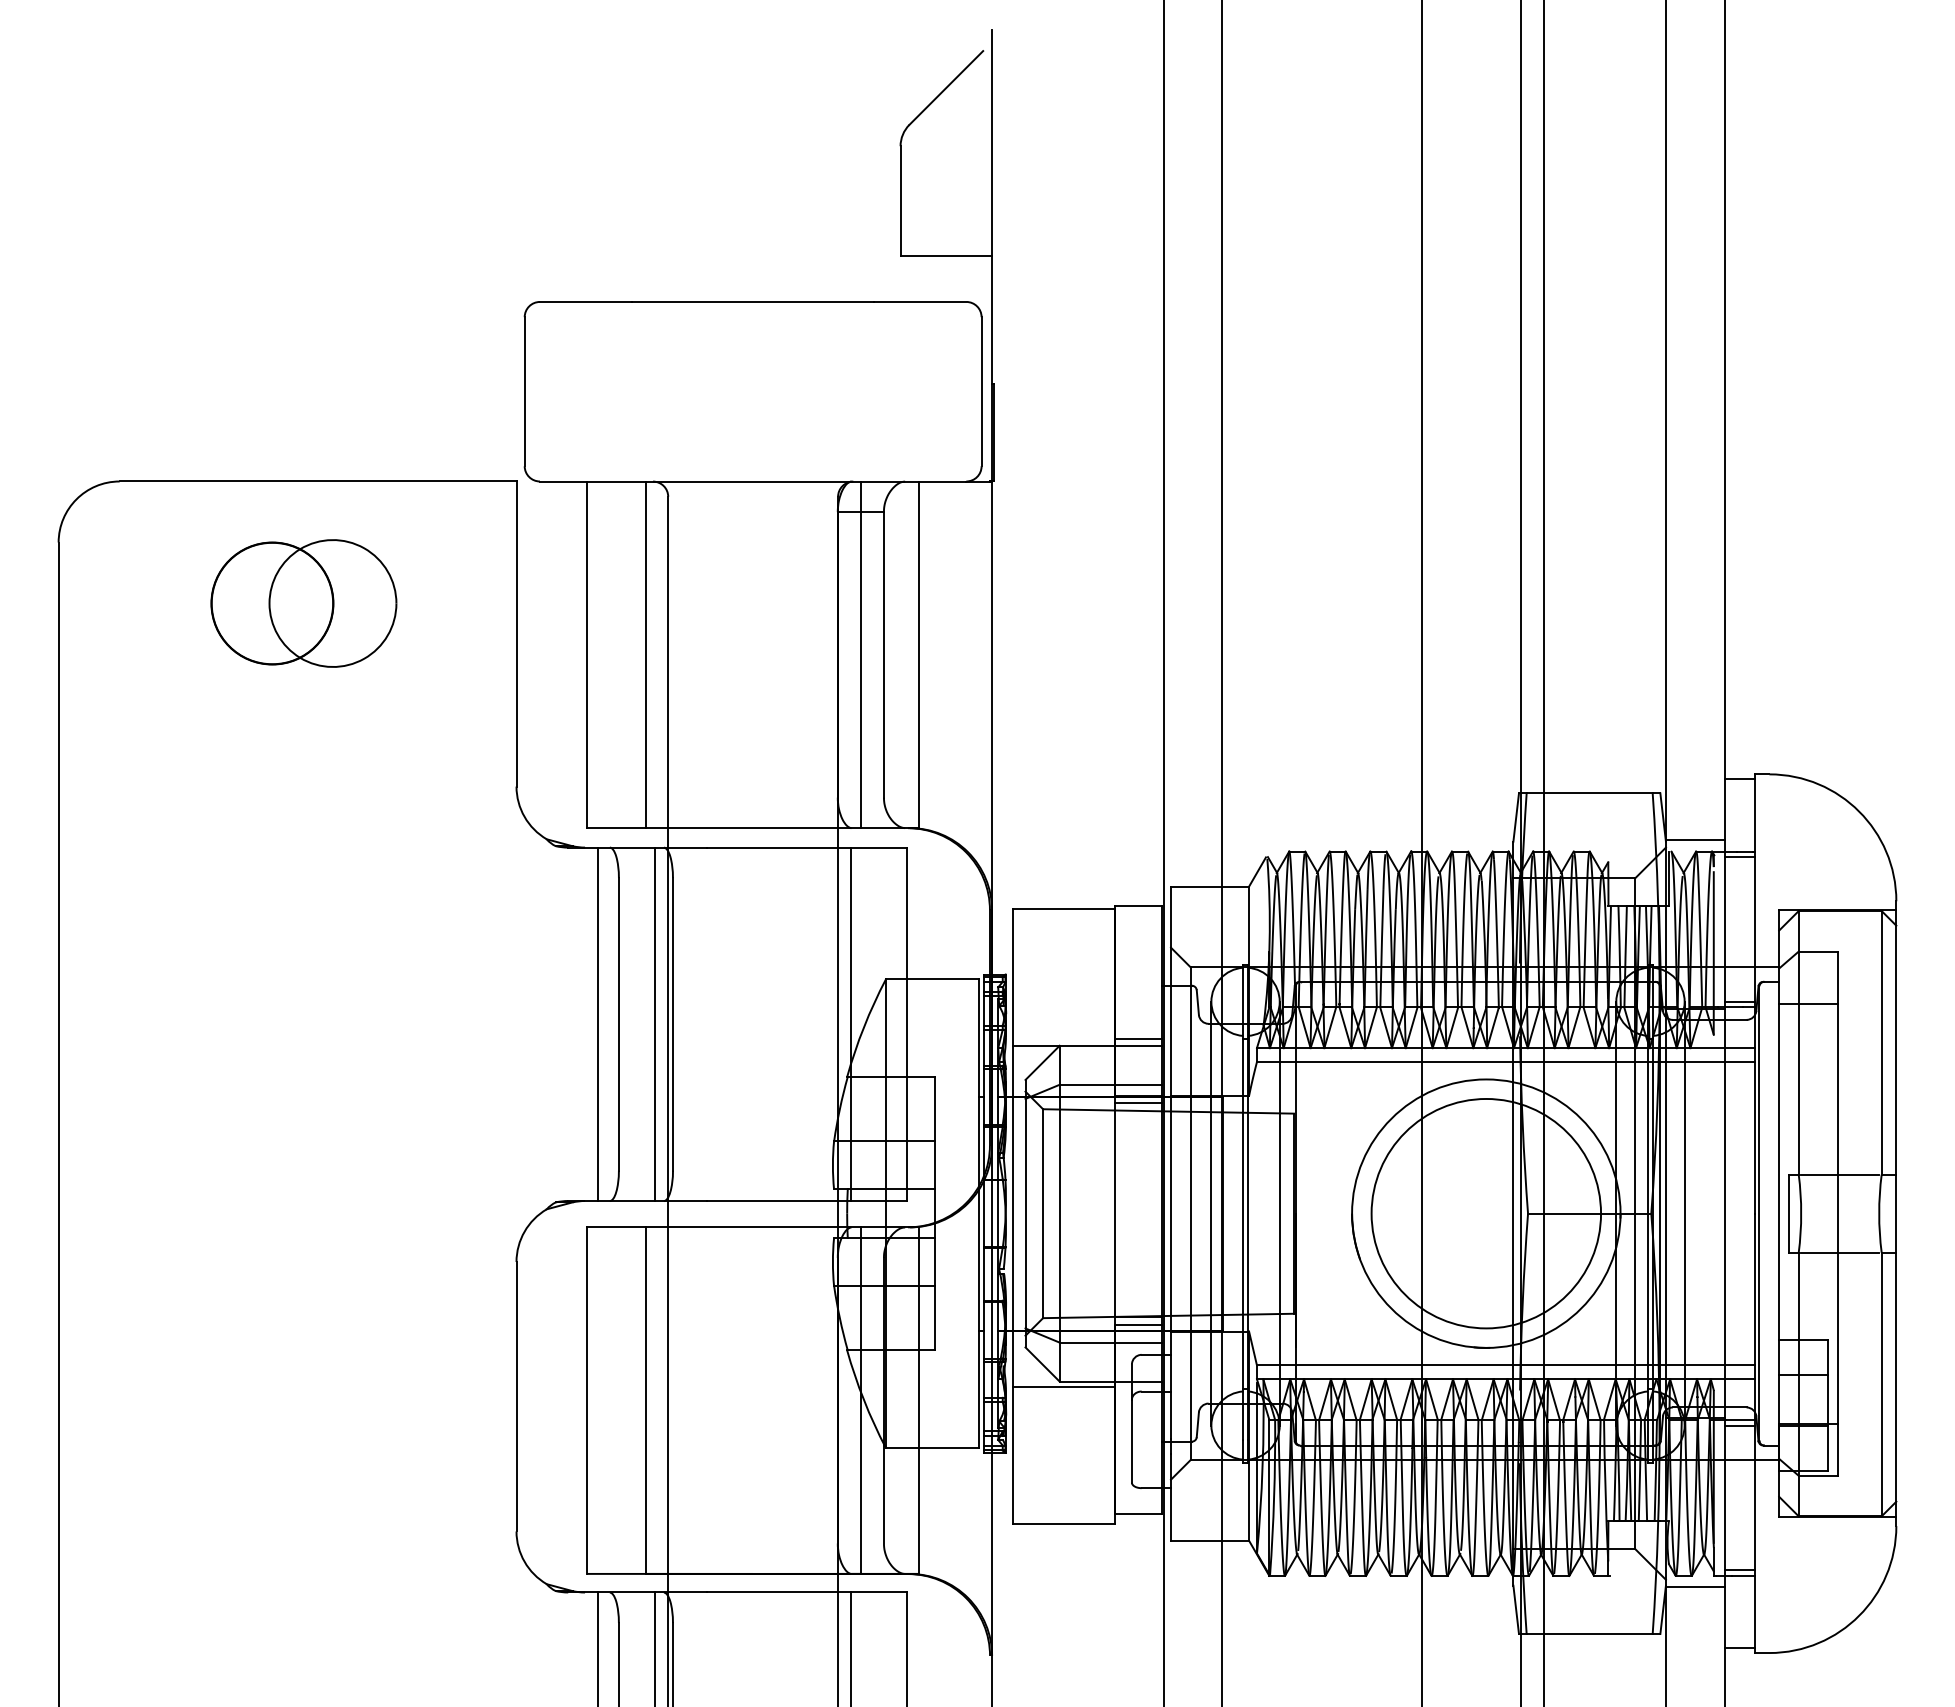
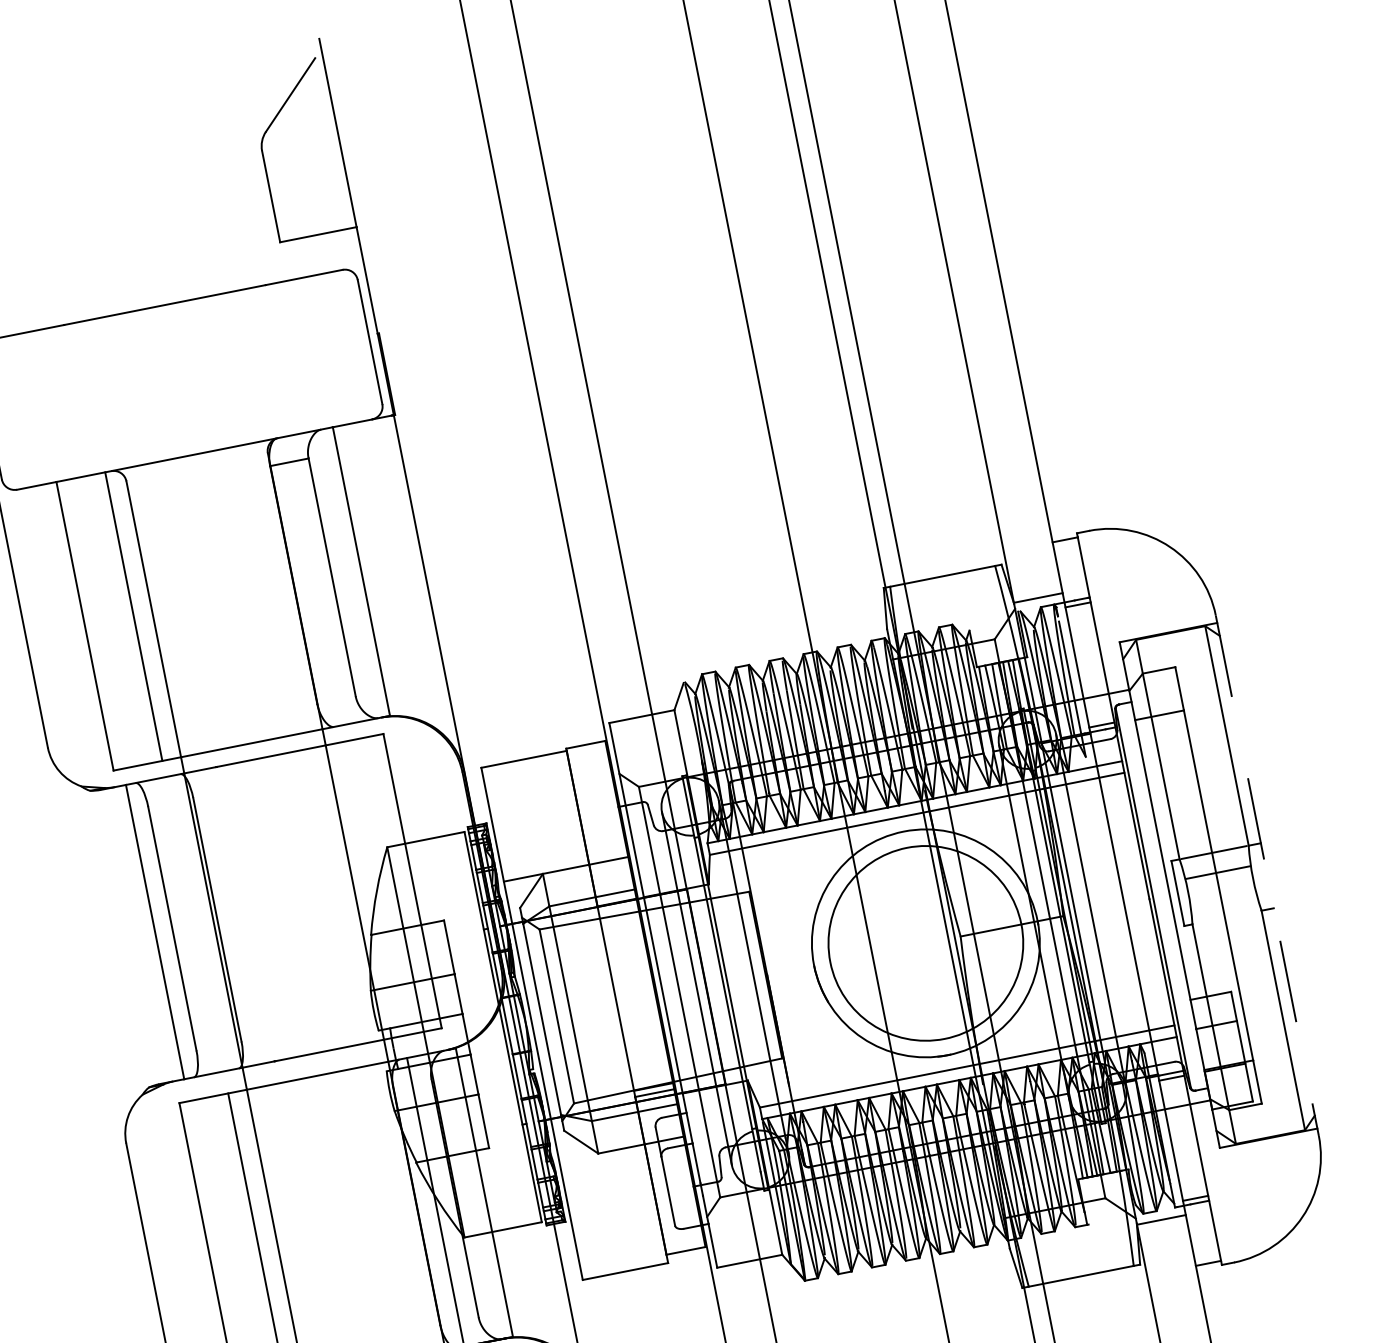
line: (860, 654) -> (312, 580), removed
line: (654, 1024) -> (202, 922), removed
line: (850, 1024) -> (365, 890), removed
line: (1138, 1038) -> (607, 854), removed
line: (1138, 1103) -> (618, 908), removed
line: (1896, 1214) -> (1267, 876), solid -> dashed
line: (1840, 1252) -> (1218, 872), moved
line: (1063, 1387) -> (602, 1157), removed

